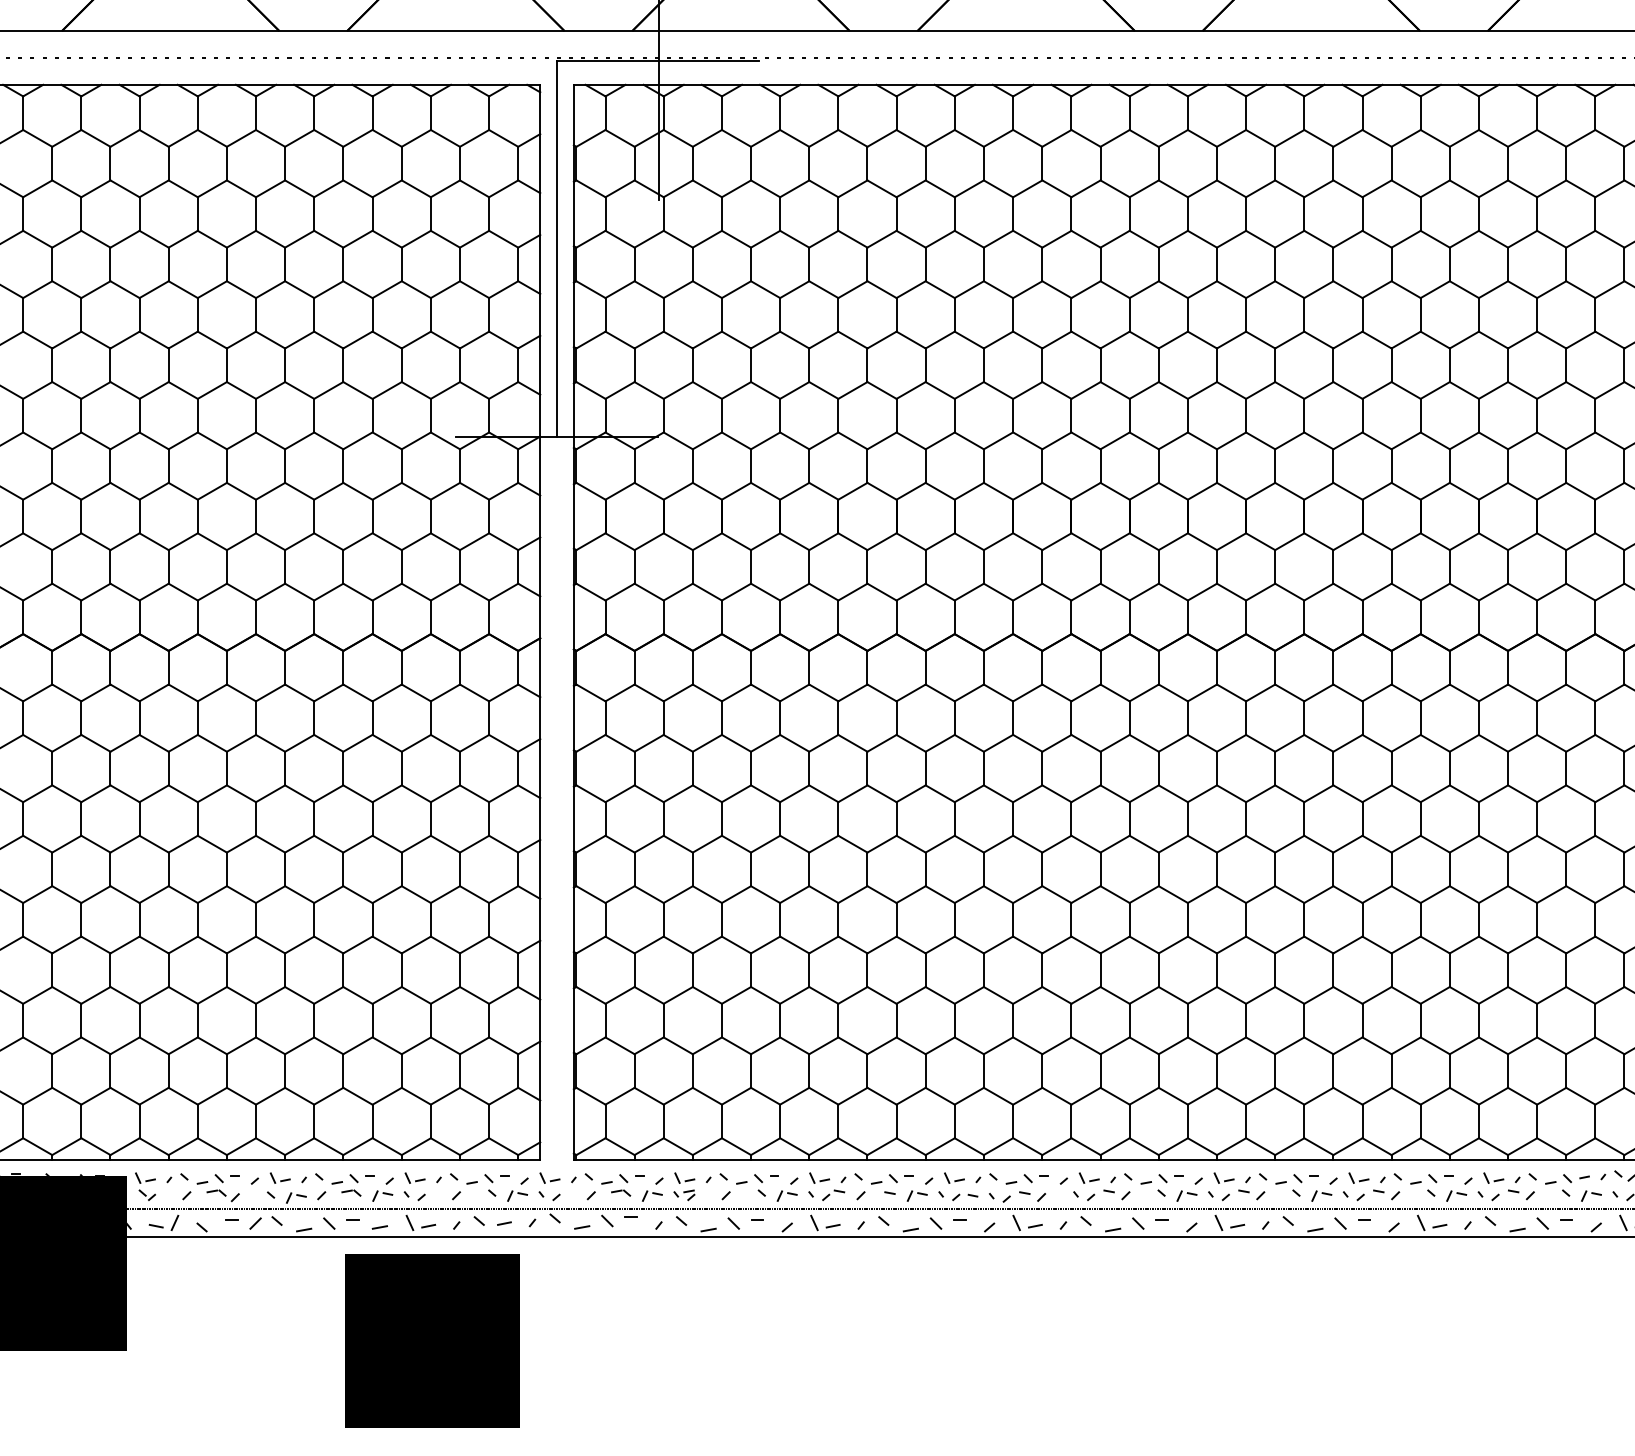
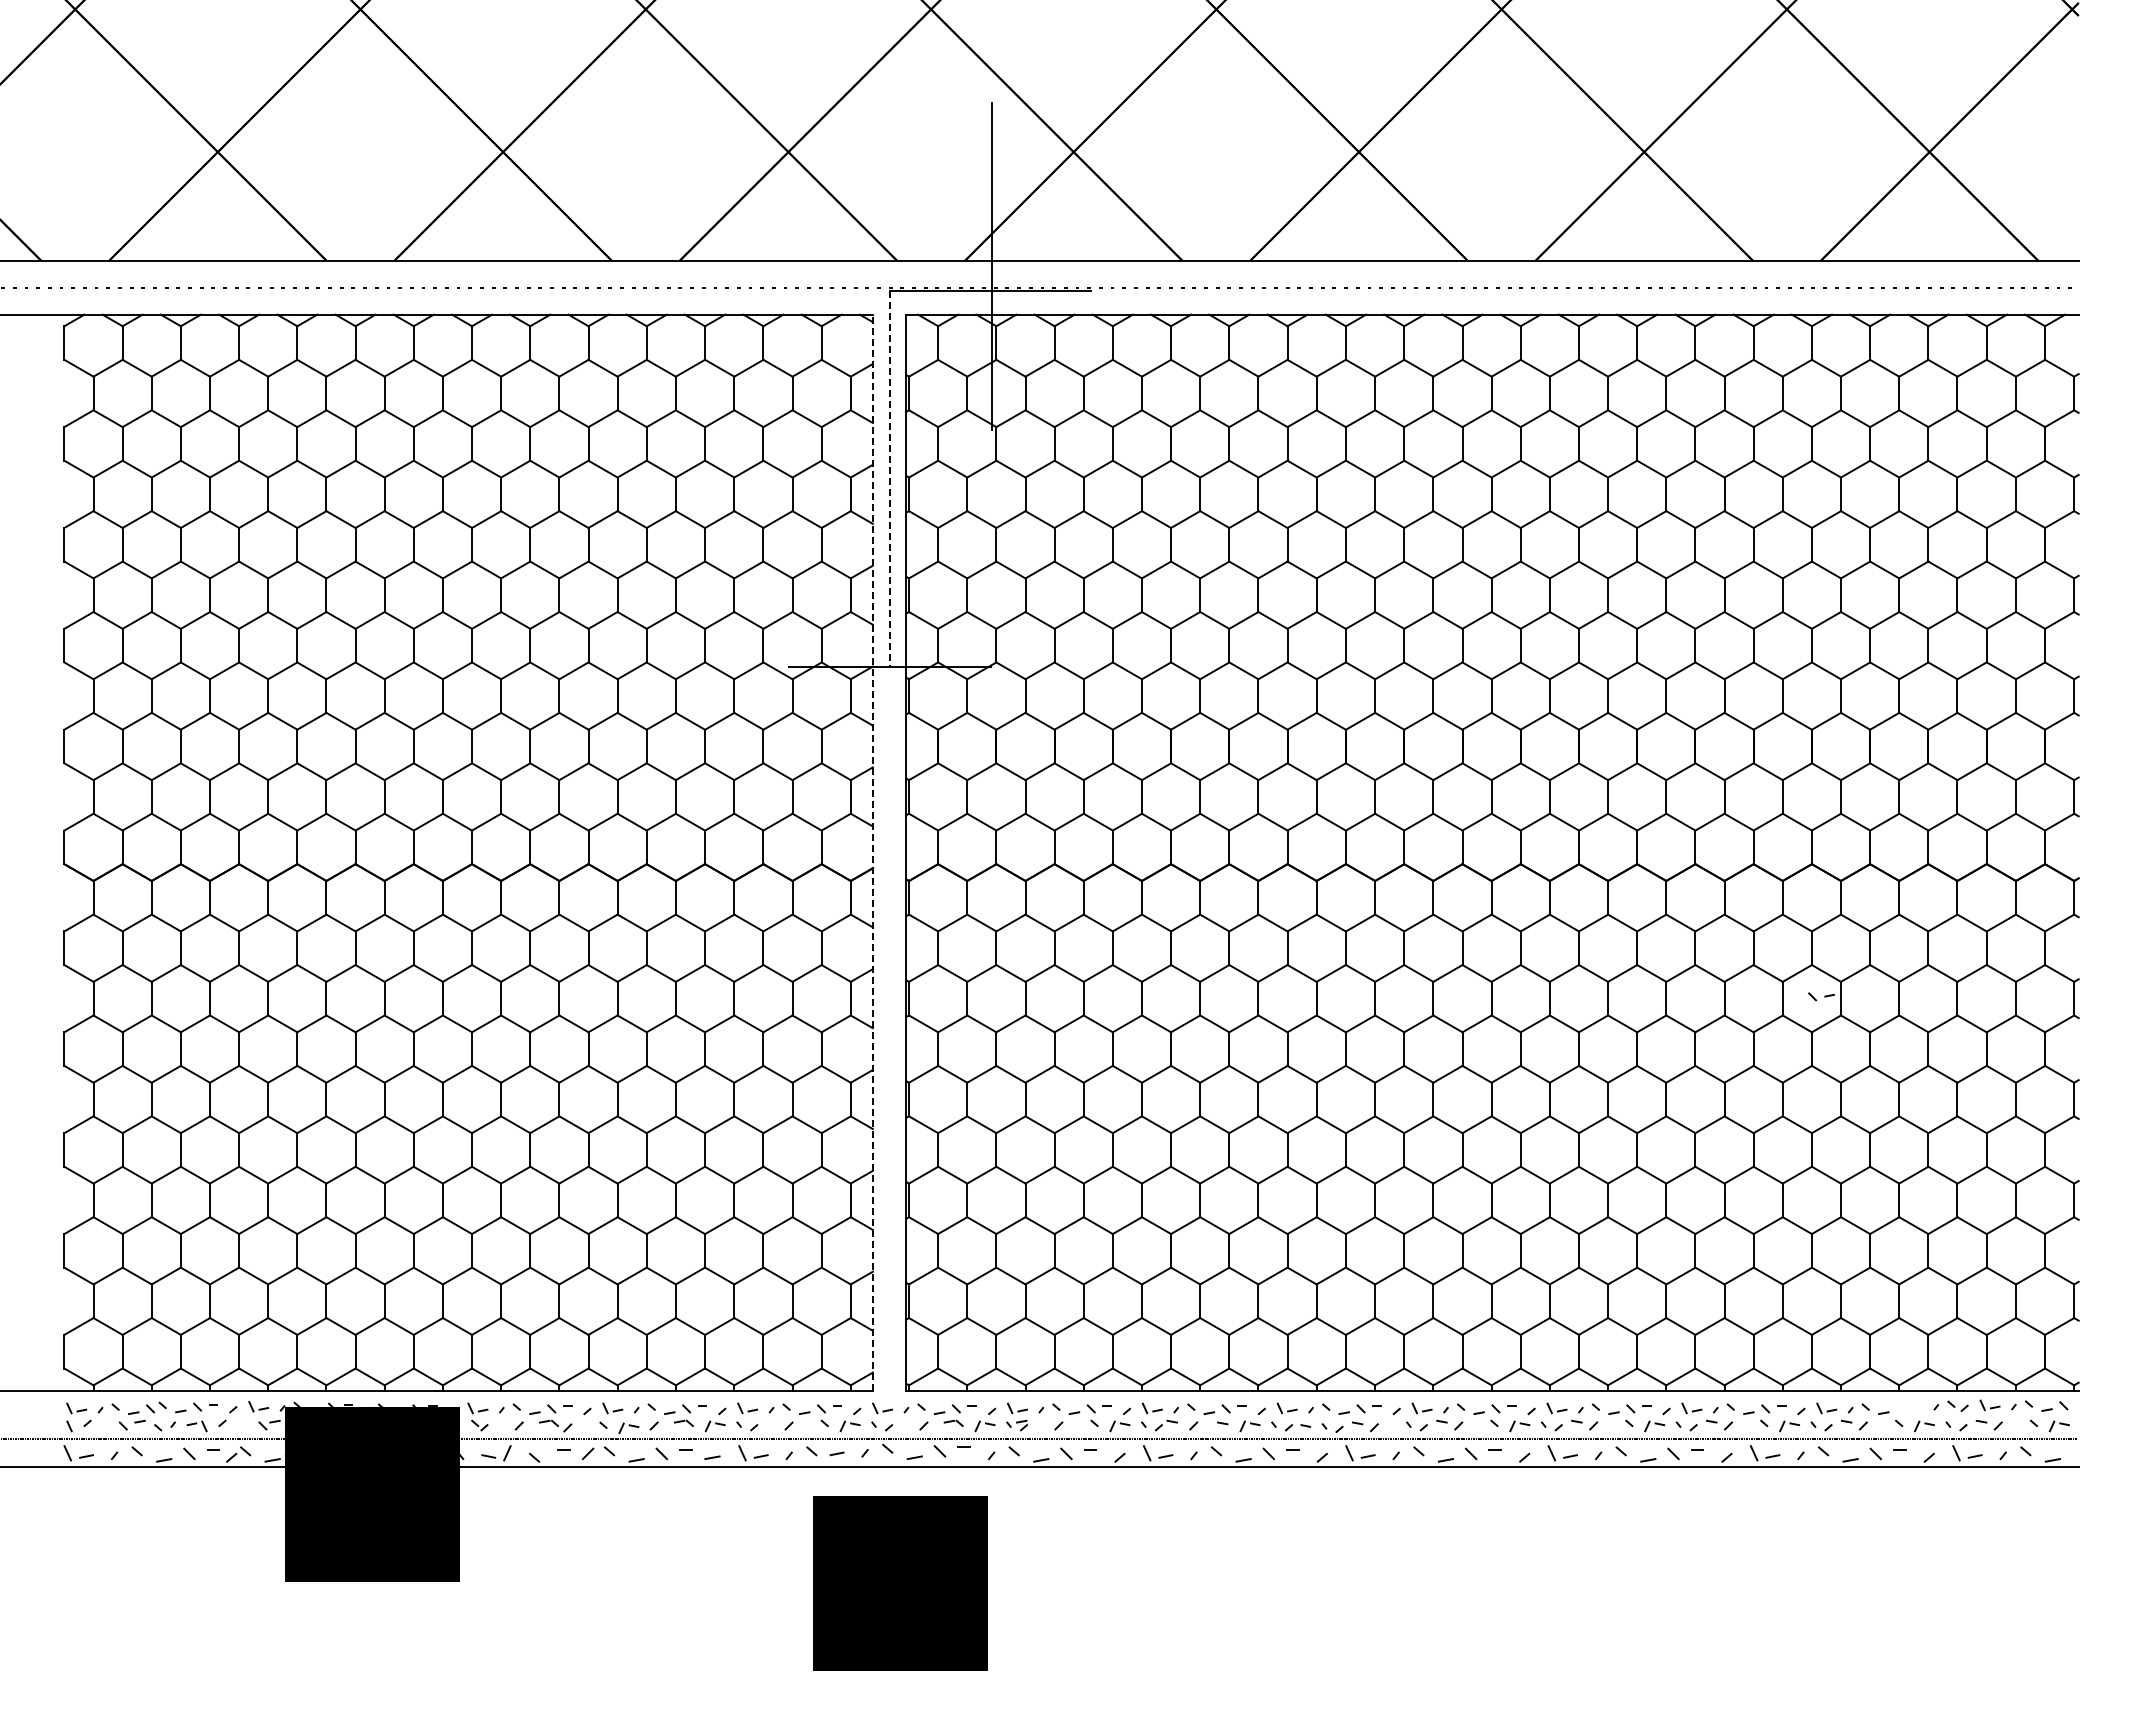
line: (556, 249) -> (889, 479), solid -> dashed
line: (539, 622) -> (872, 852), solid -> dashed
part: (1576, 1178) -> (1821, 996), moved
text: (431, 1341) -> (900, 1583), moved

